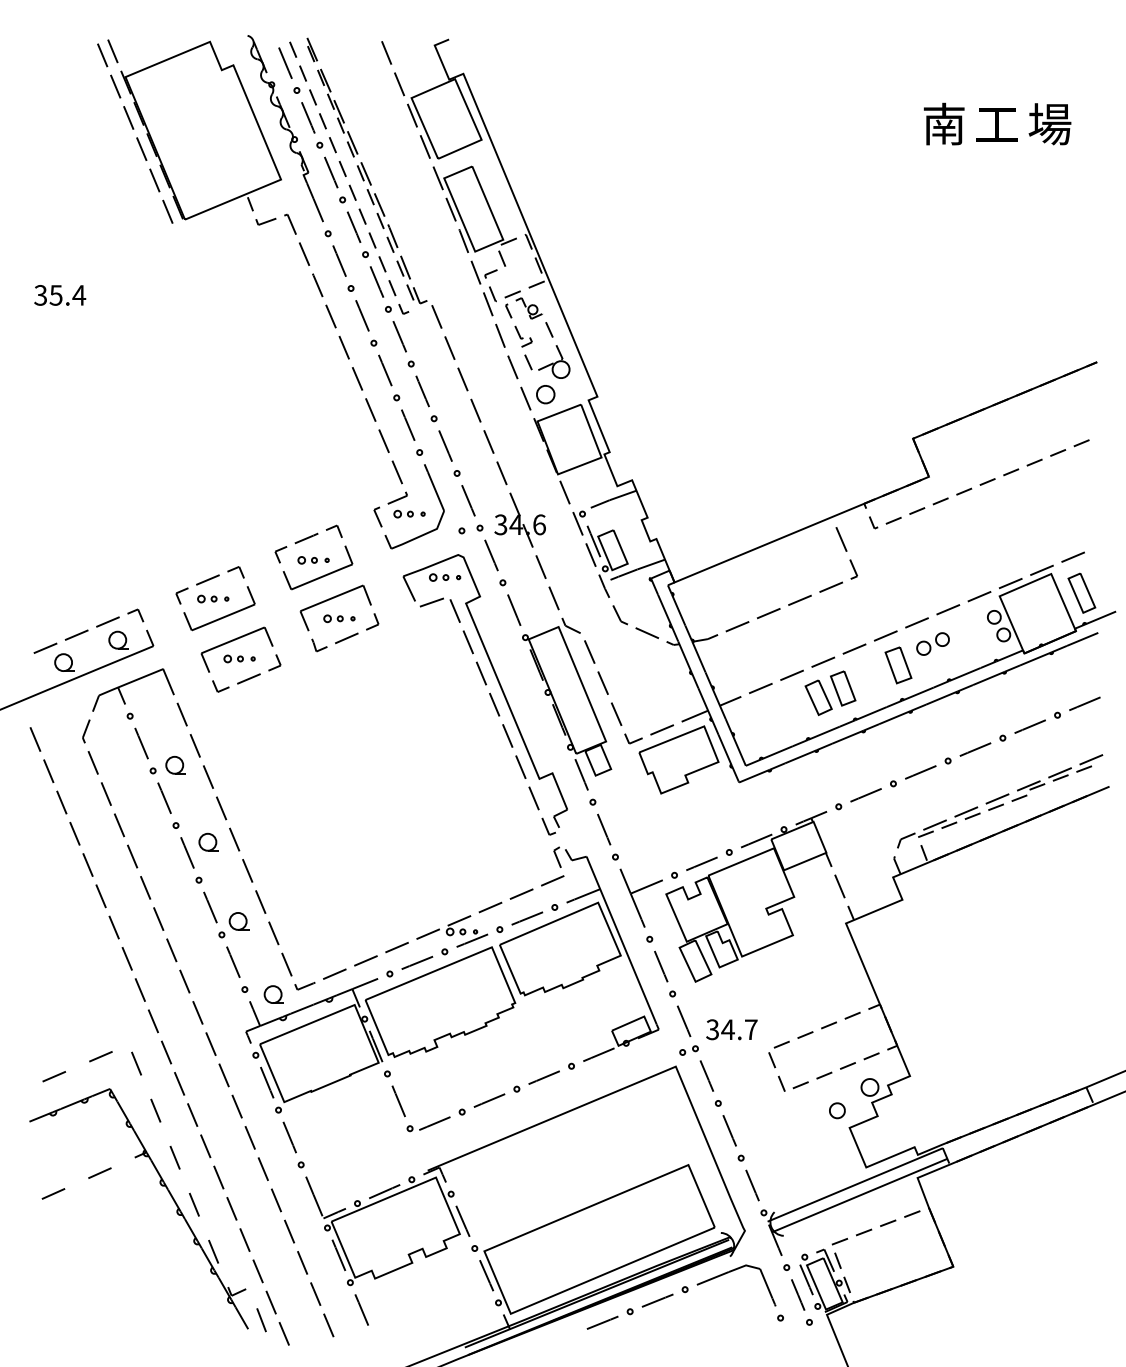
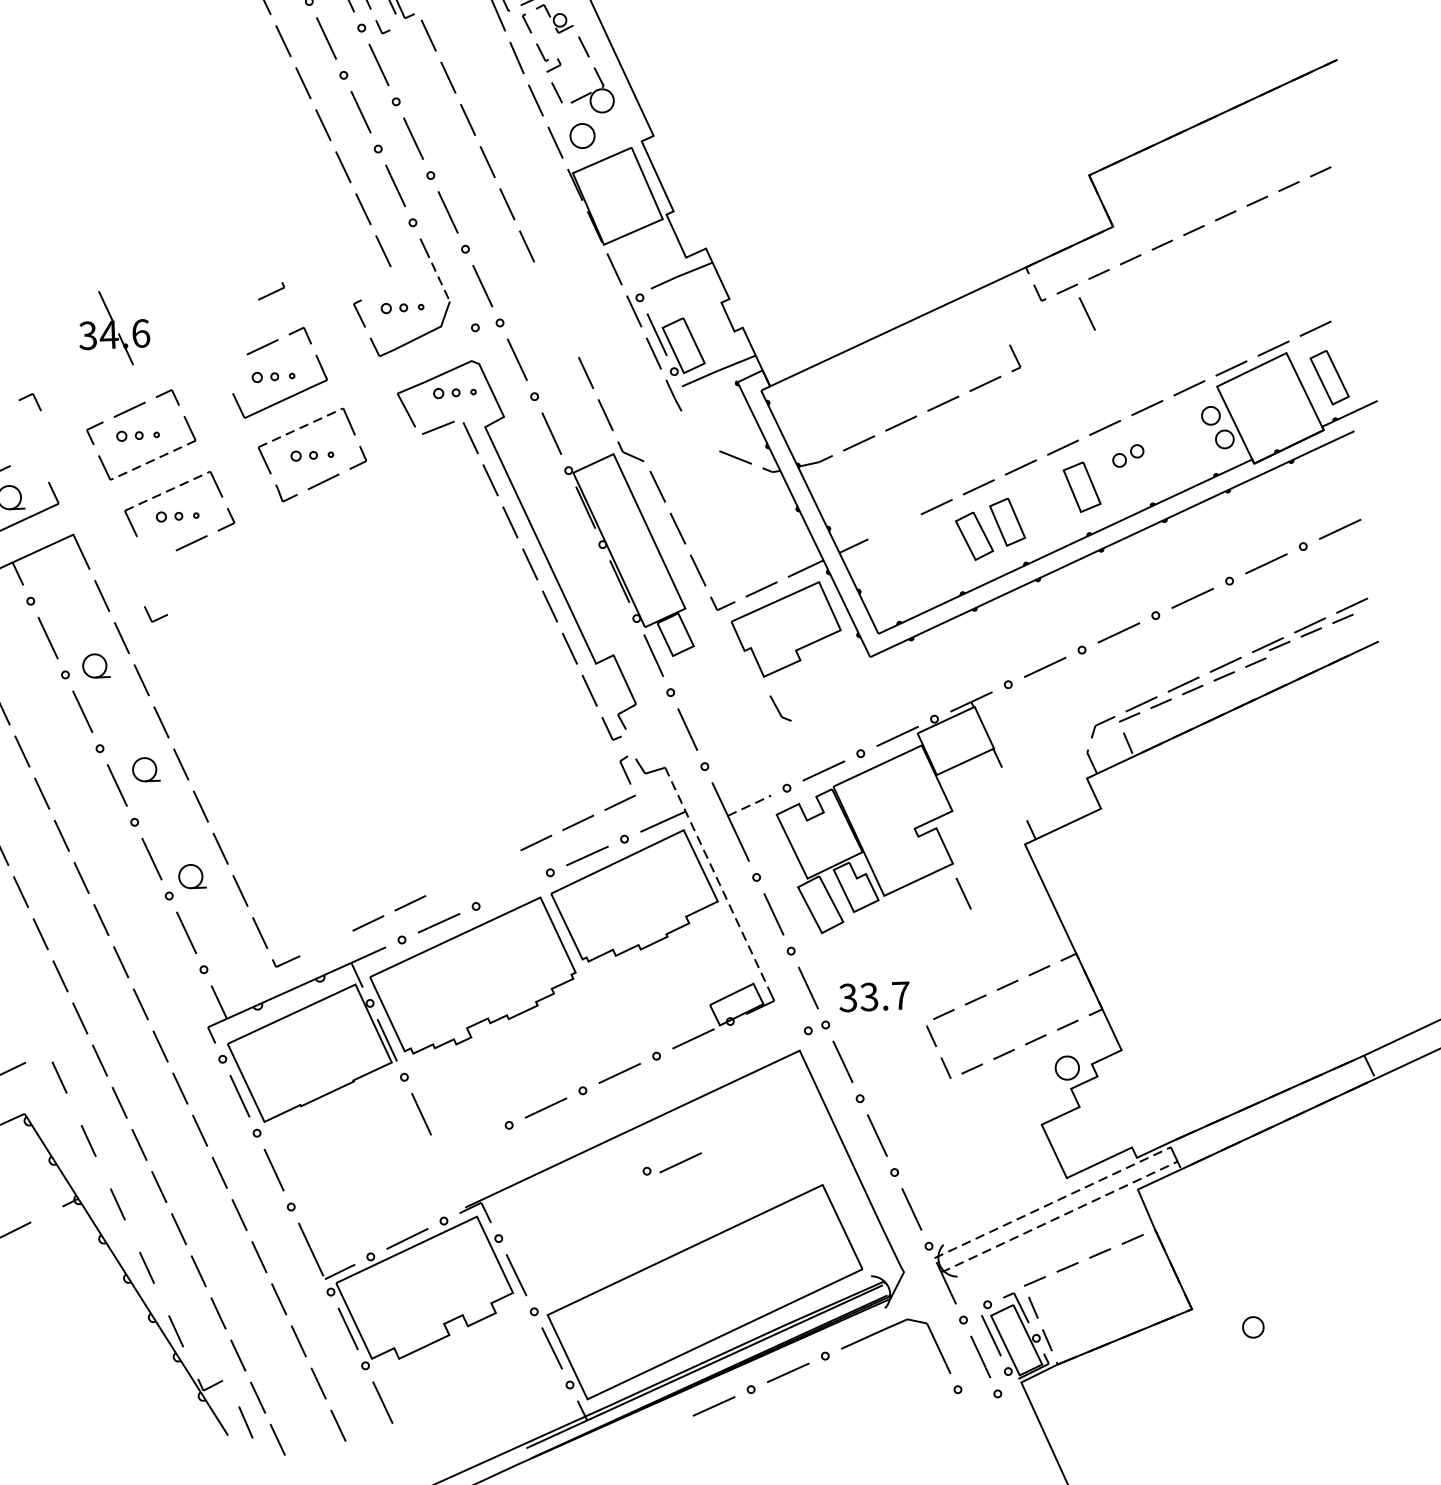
line: (436, 492) -> (438, 276), solid -> dashed
part: (397, 497) -> (271, 290), moved
part: (519, 519) -> (113, 327), moved
line: (841, 539) -> (1087, 314), moved
part: (280, 554) -> (227, 370), removed
line: (332, 598) -> (301, 428), solid -> dashed
part: (135, 615) -> (29, 402), moved
part: (619, 615) -> (779, 709), moved
line: (223, 617) -> (153, 460), solid -> dashed
line: (232, 640) -> (166, 491), solid -> dashed
part: (932, 643) -> (1127, 455), size x0.7
part: (220, 686) -> (155, 614), moved
line: (760, 688) -> (894, 526), removed
line: (647, 886) -> (750, 805), solid -> dashed
line: (839, 886) -> (963, 893), moved
part: (452, 931) -> (485, 878), removed
line: (621, 939) -> (717, 879), solid -> dashed
line: (334, 973) -> (325, 942), removed
part: (273, 994) -> (243, 974), removed
text: (727, 1029) -> (868, 996), 34.7 -> 33.7
part: (837, 1110) -> (1253, 1327), moved
part: (428, 1124) -> (672, 1164), moved
line: (855, 1184) -> (1053, 1202), solid -> dashed
line: (860, 1195) -> (1060, 1216), solid -> dashed

